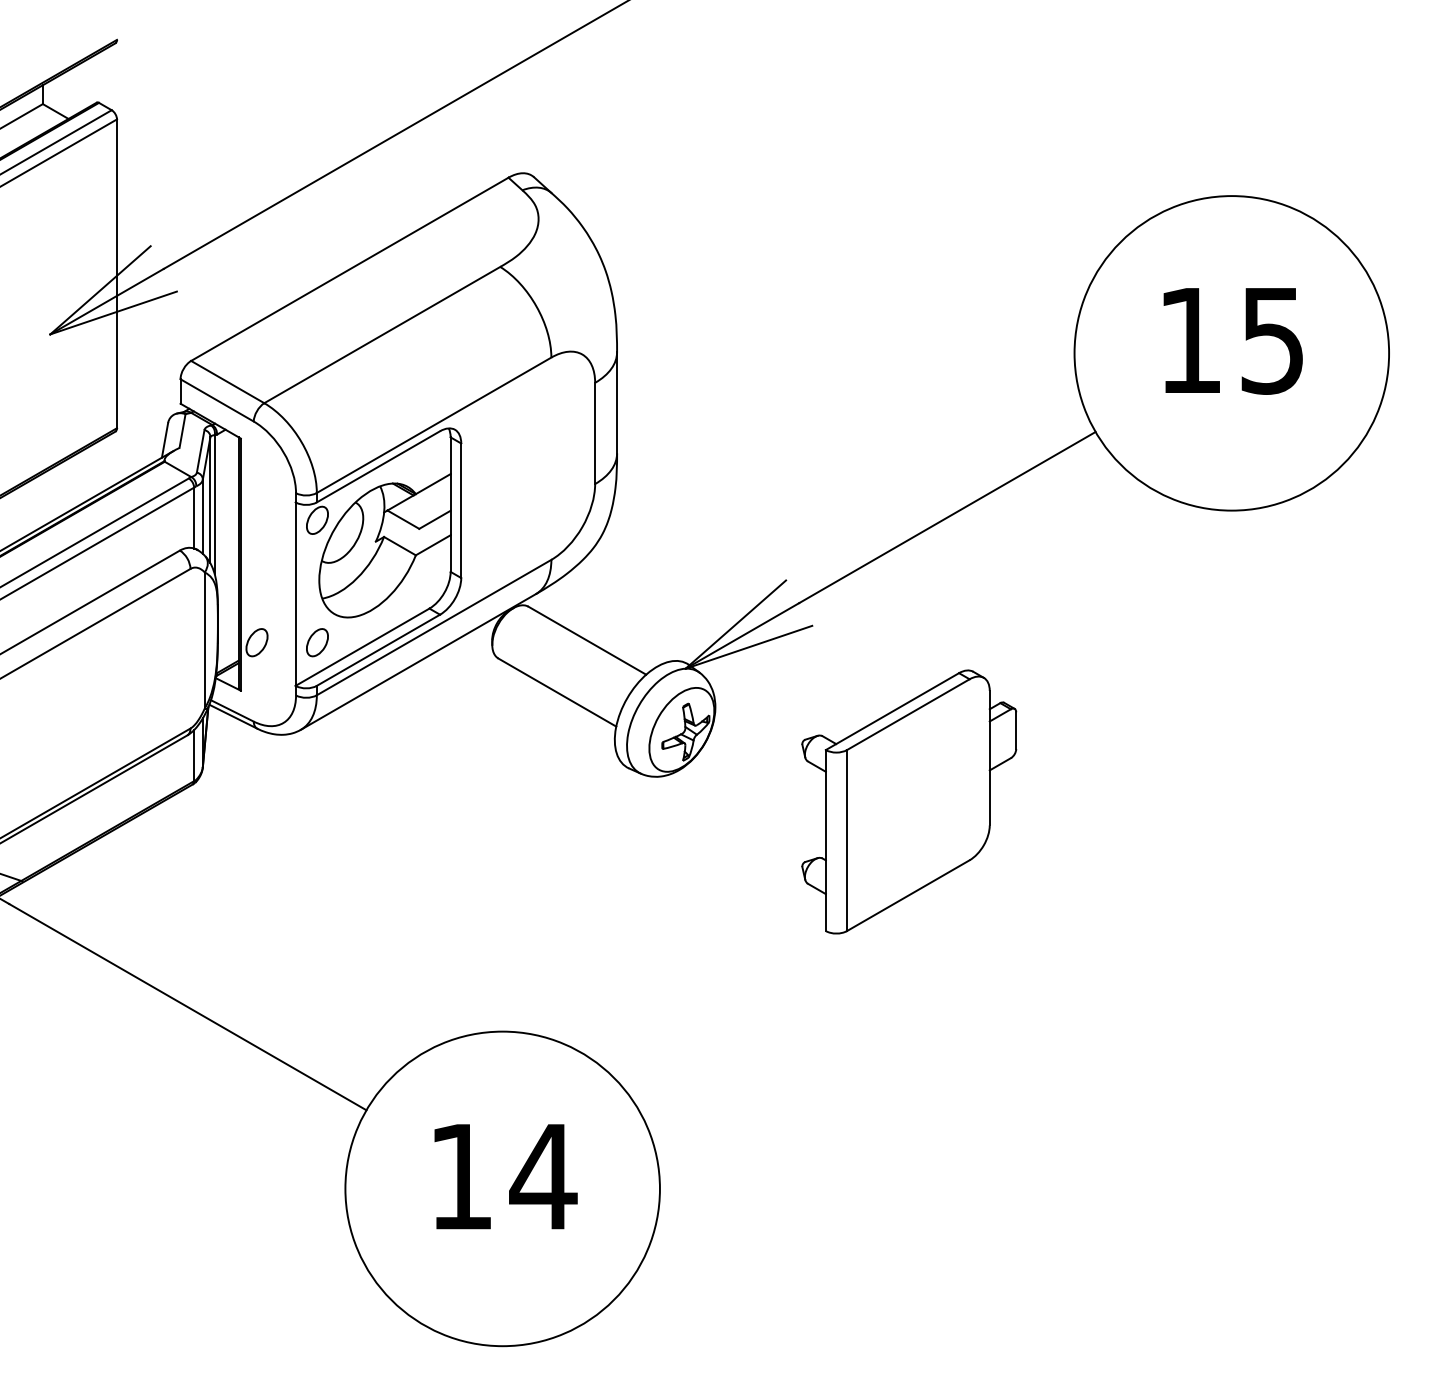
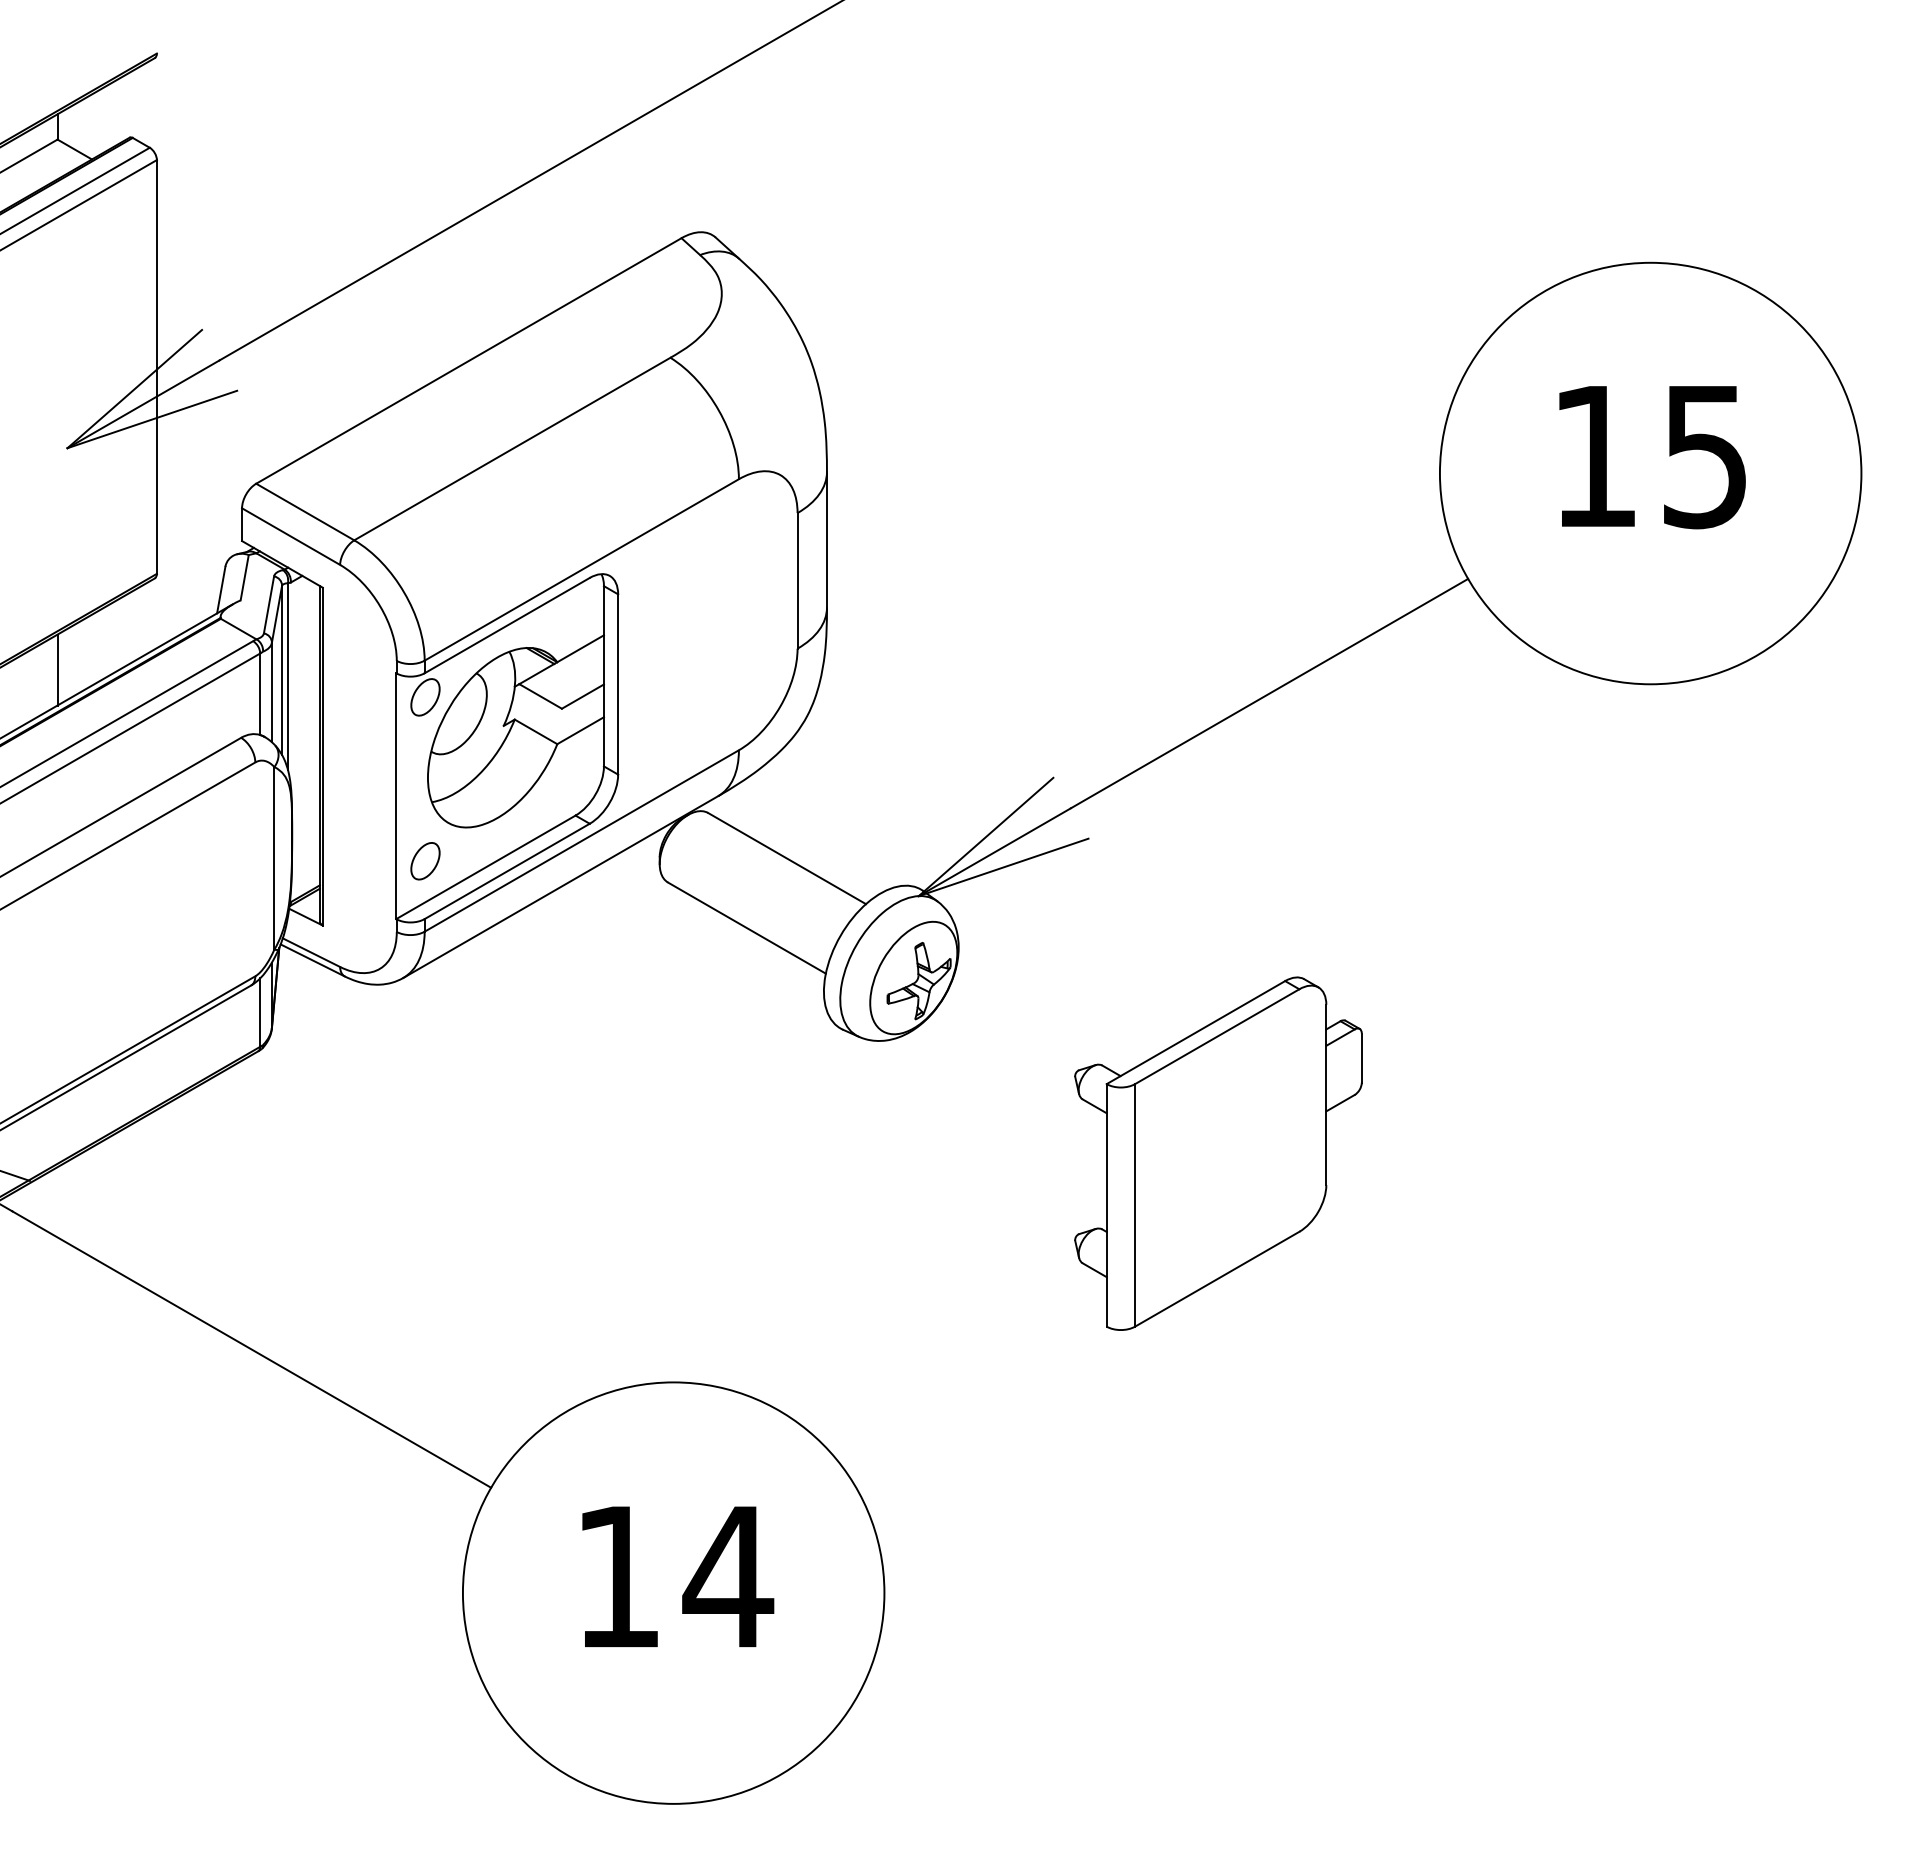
line: (42, 499) -> (57, 669), added
part: (257, 642) -> (344, 861), removed
part: (909, 801) -> (1218, 1153), moved

